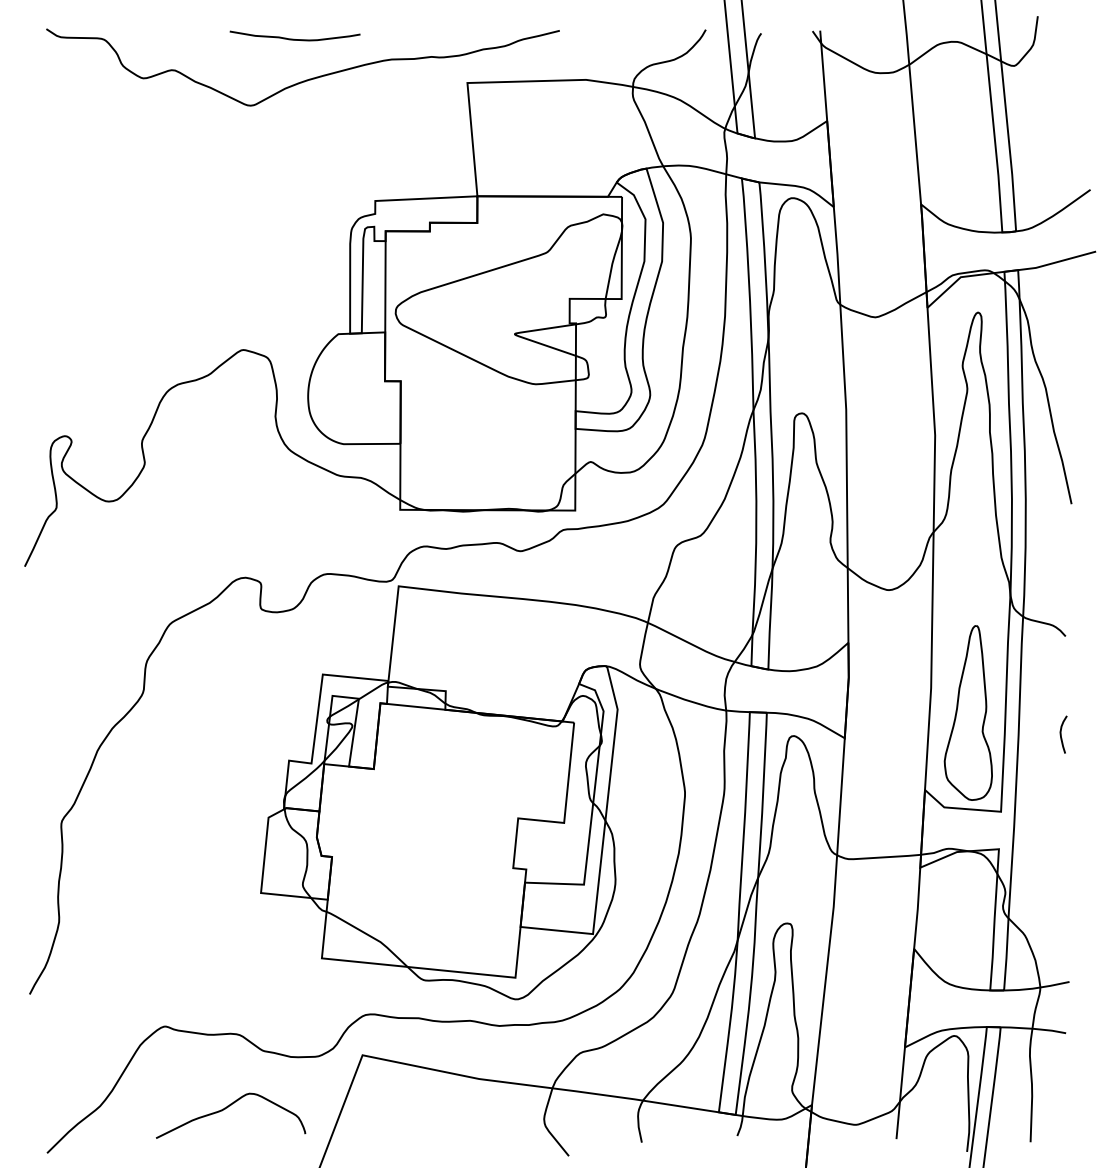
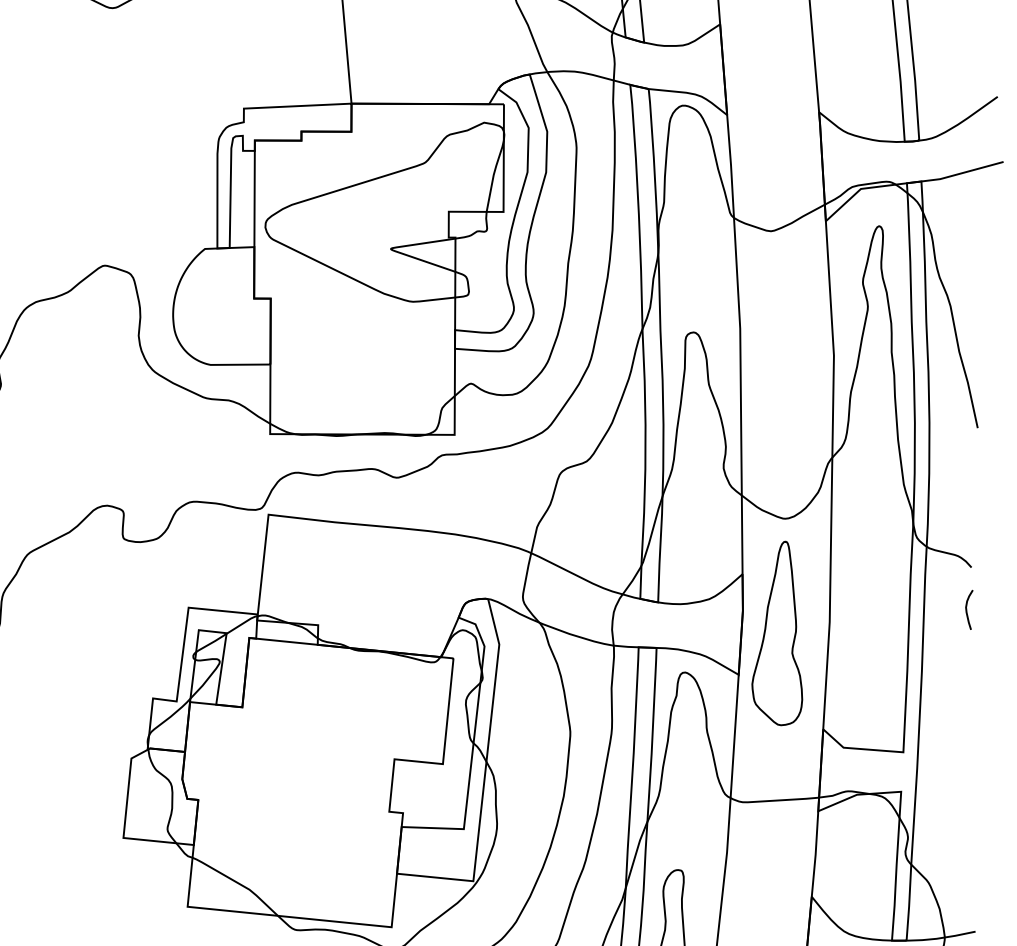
part: (967, 712) -> (776, 632), moved
curve: (1061, 734) -> (967, 609), moved

